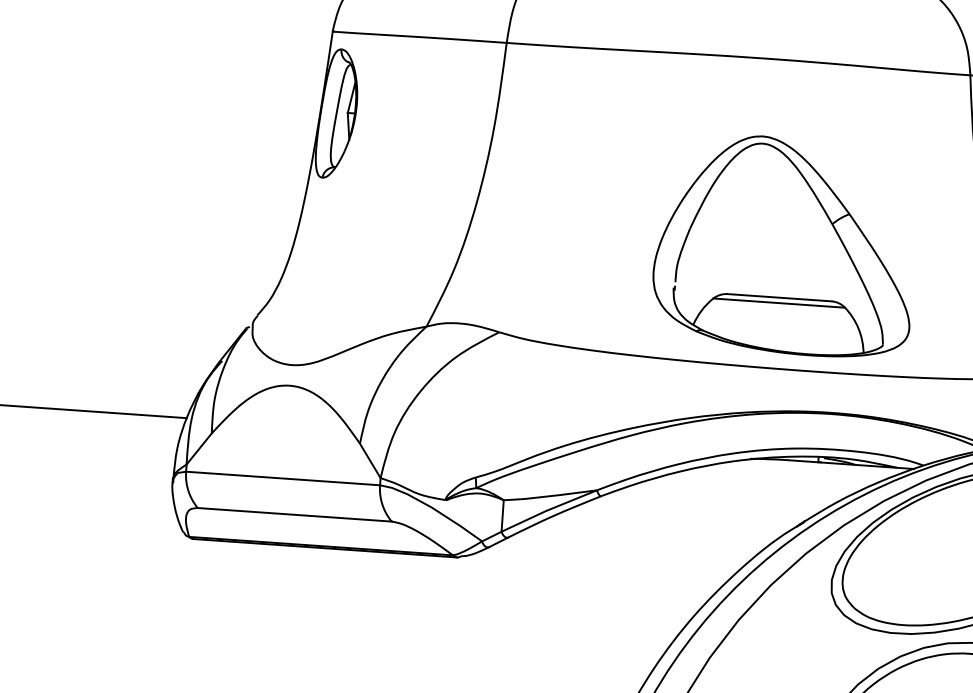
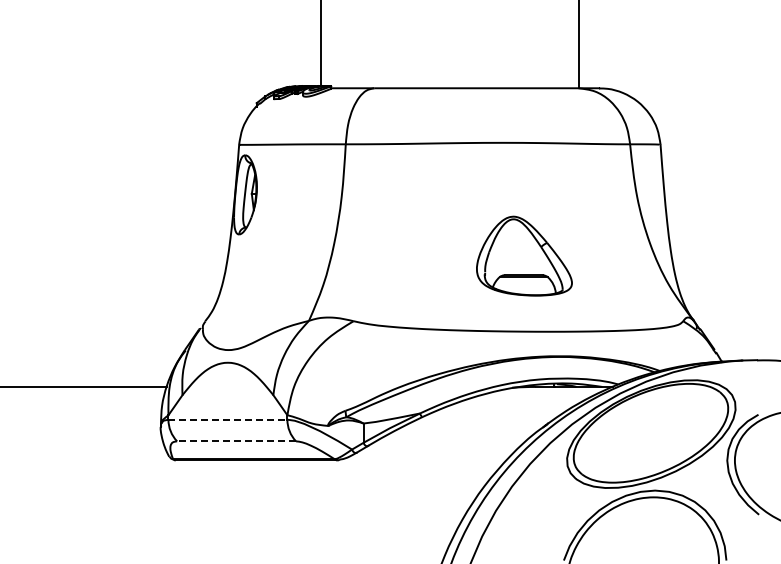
part: (785, 244) -> (524, 255), size x0.6
line: (284, 478) -> (228, 419), solid -> dashed
line: (294, 515) -> (236, 441), solid -> dashed

